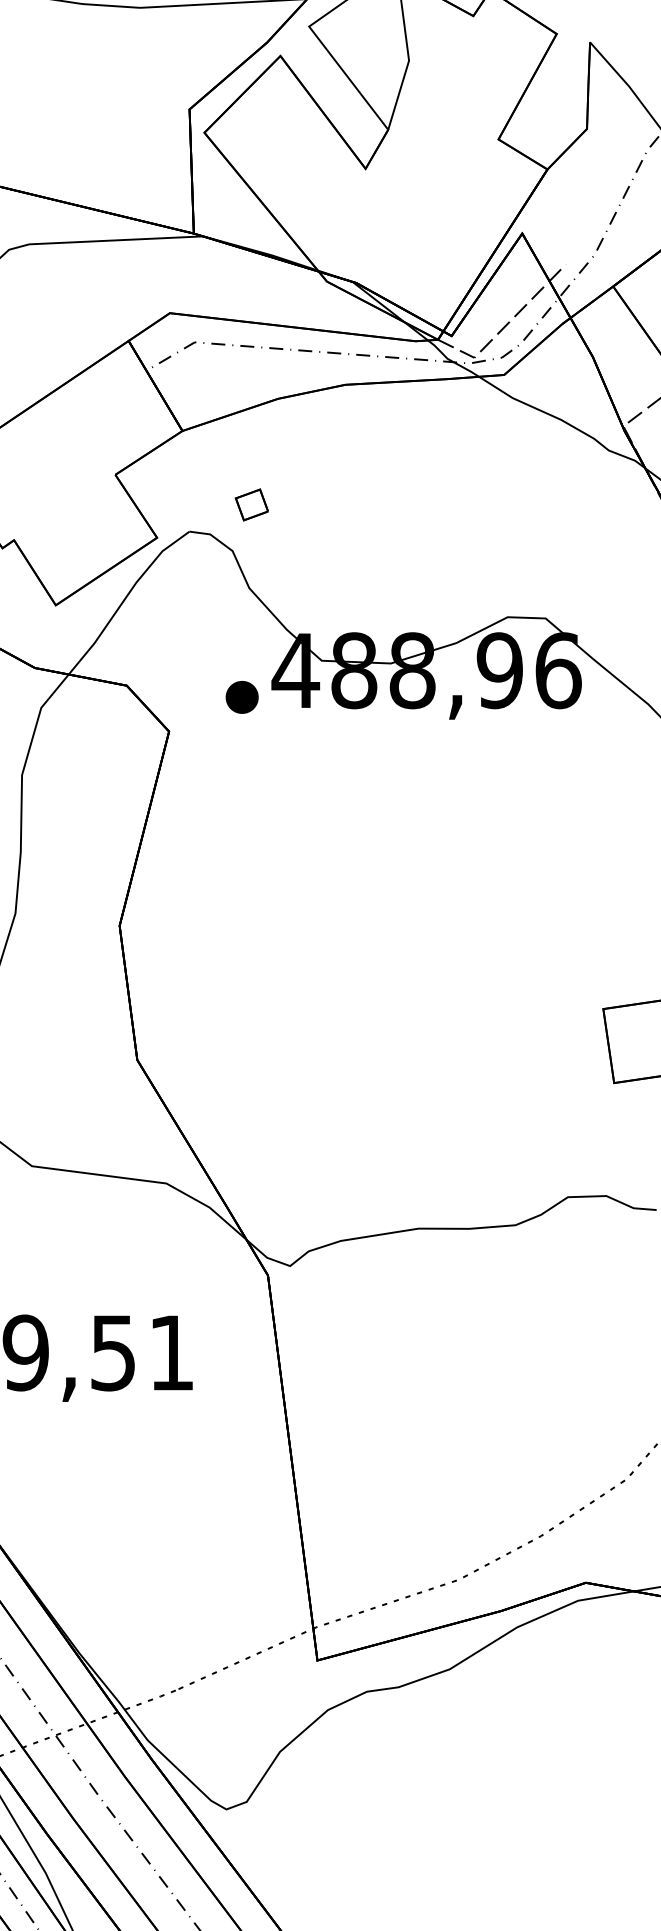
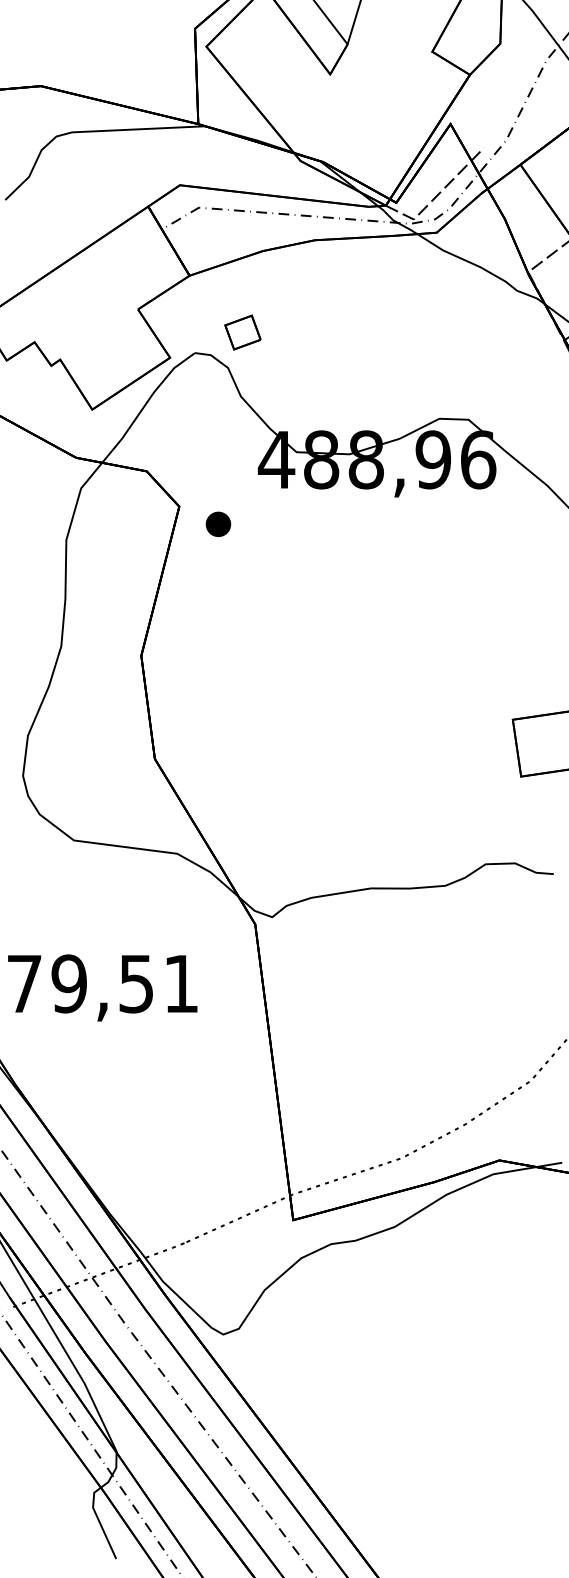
part: (251, 504) -> (242, 332), size x1.43
part: (242, 696) -> (218, 523), moved

